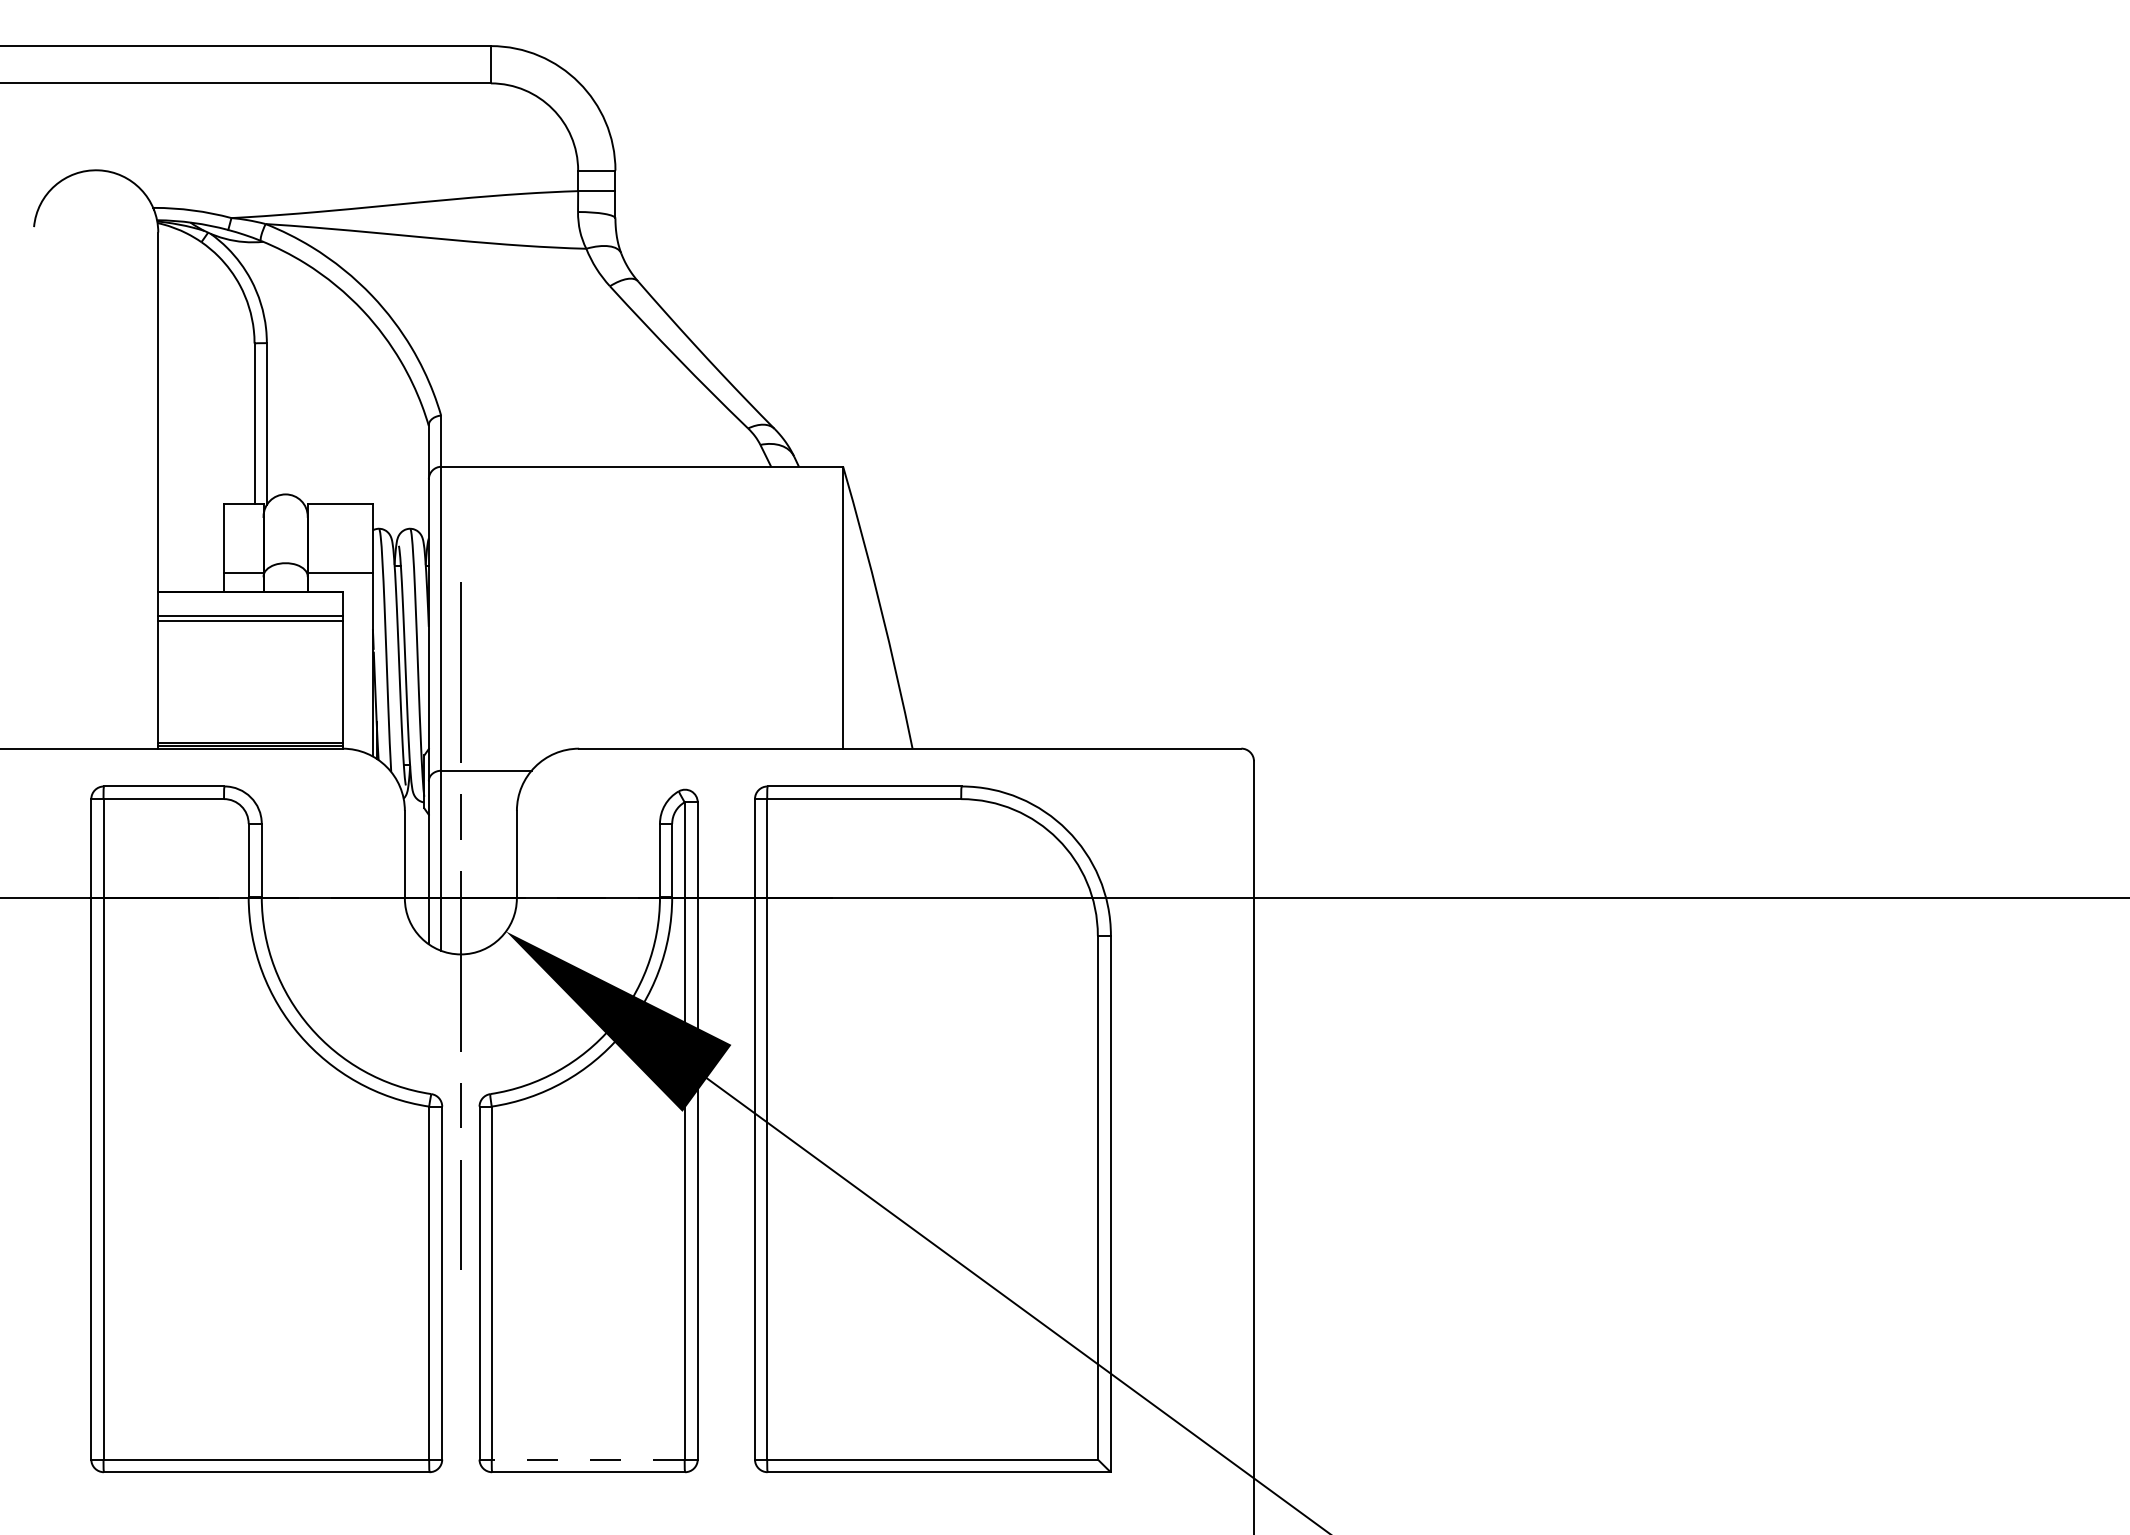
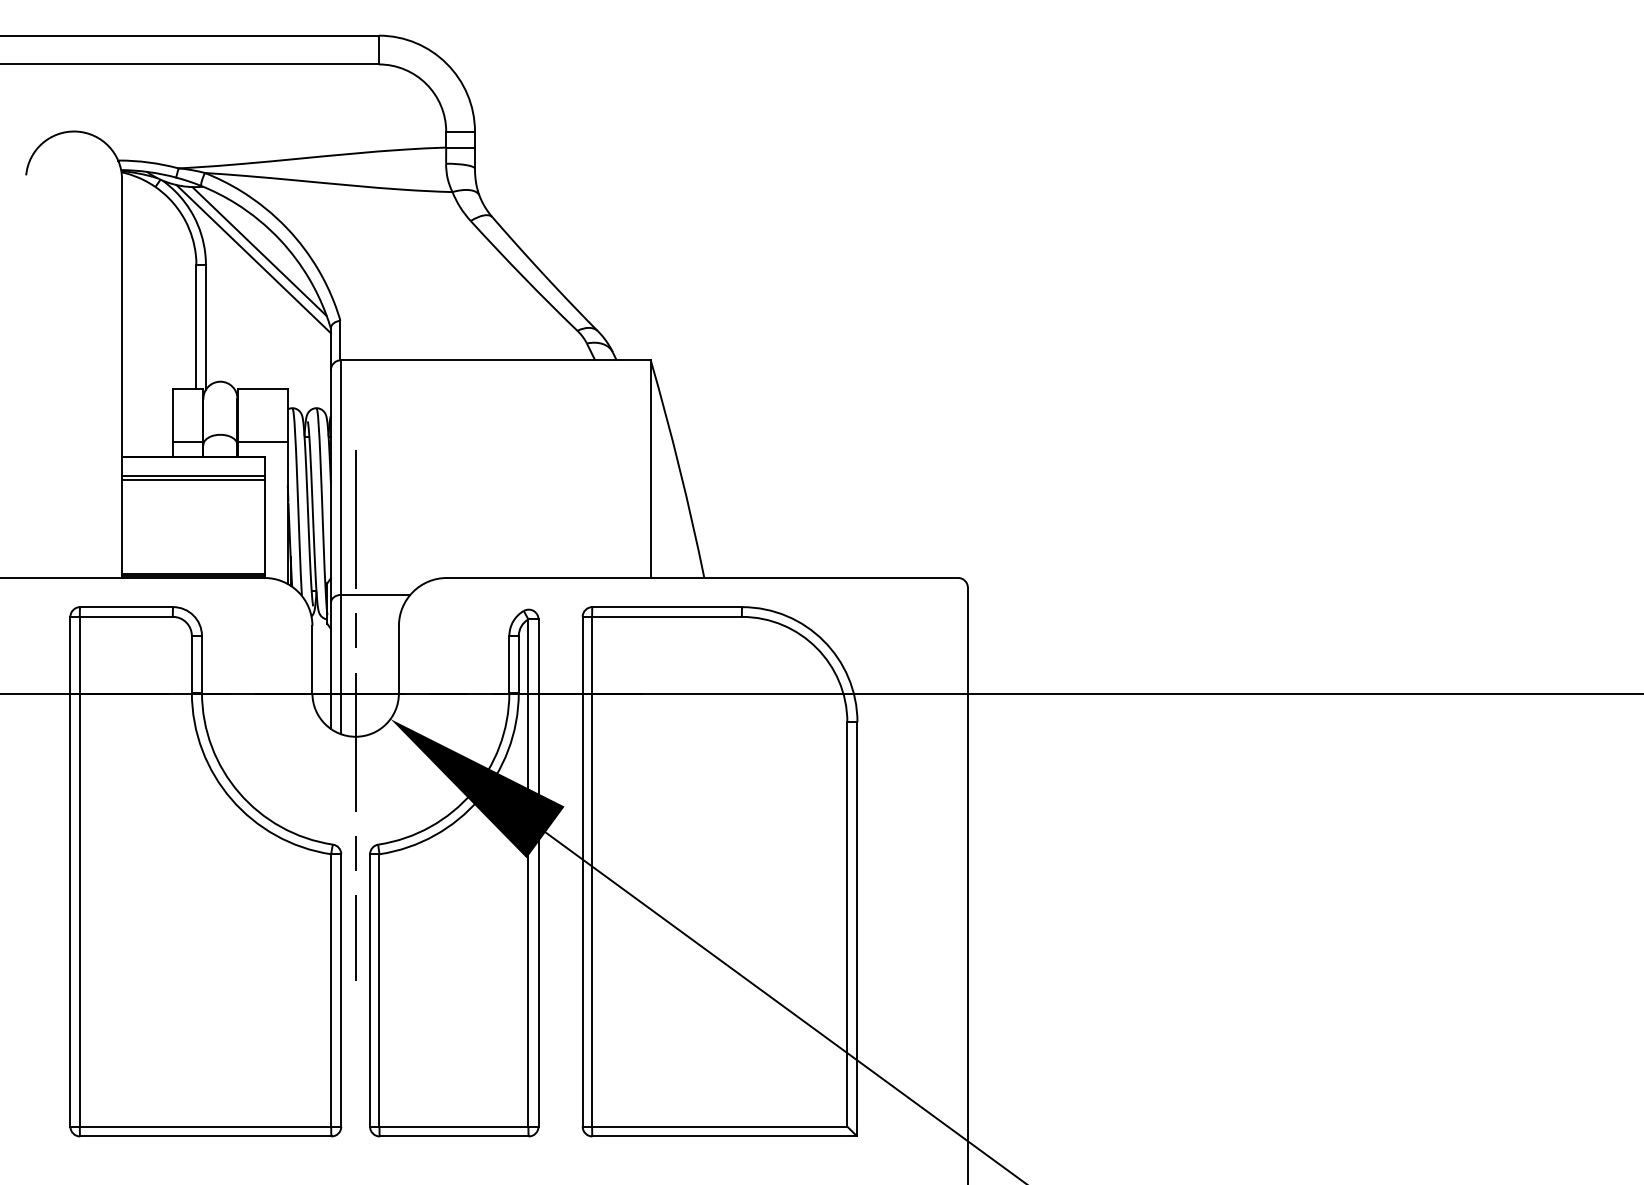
line: (336, 325) -> (259, 251), added
line: (328, 335) -> (253, 259), added
line: (587, 1459) -> (453, 1126), dashed -> solid

